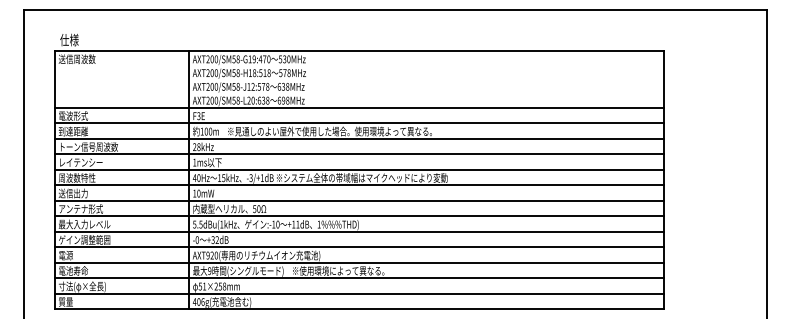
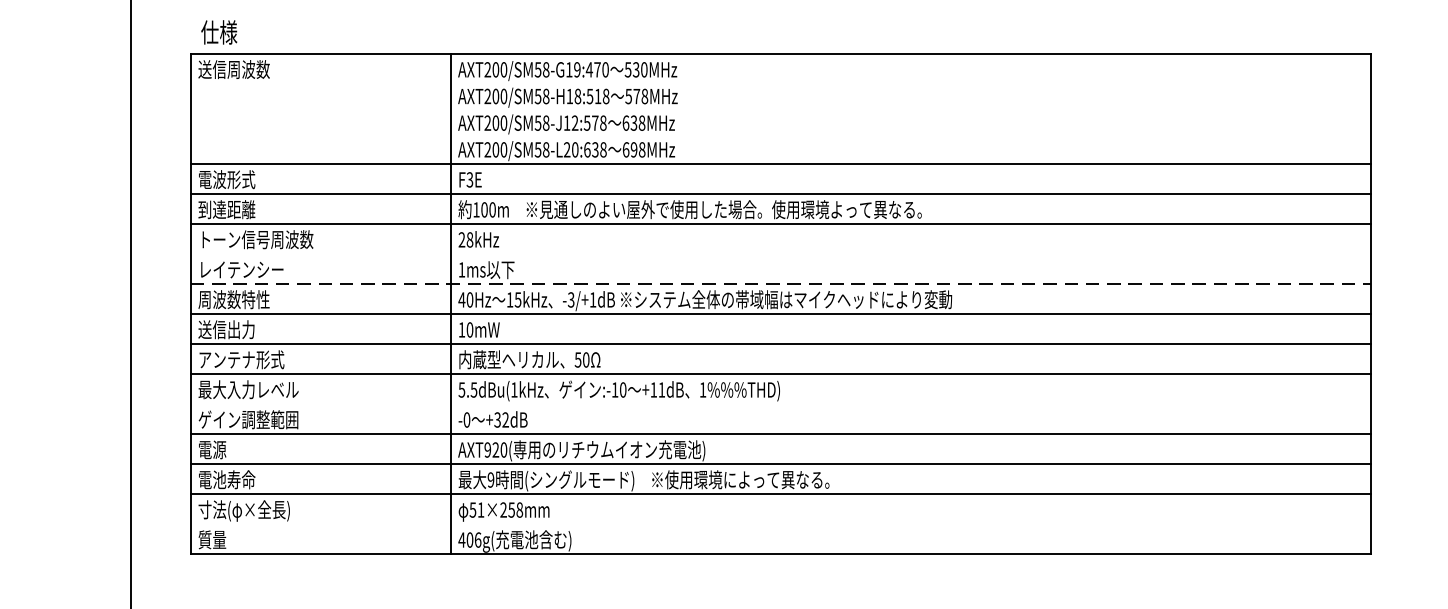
line: (359, 154) -> (781, 254), removed
line: (359, 169) -> (781, 283), solid -> dashed
line: (359, 231) -> (781, 403), removed
line: (359, 293) -> (781, 523), removed

